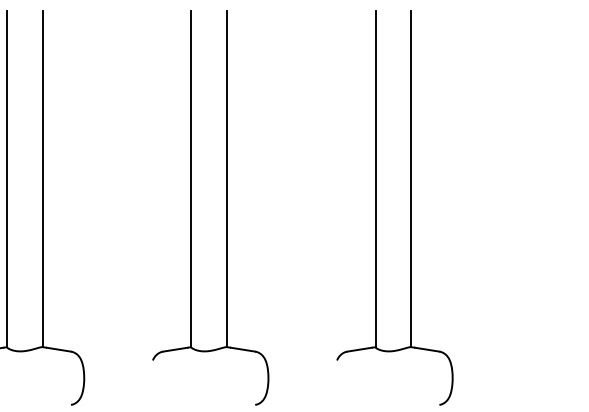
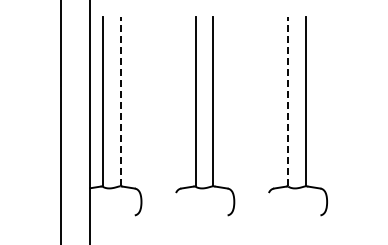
line: (42, 178) -> (120, 101), solid -> dashed
line: (375, 178) -> (288, 101), solid -> dashed

